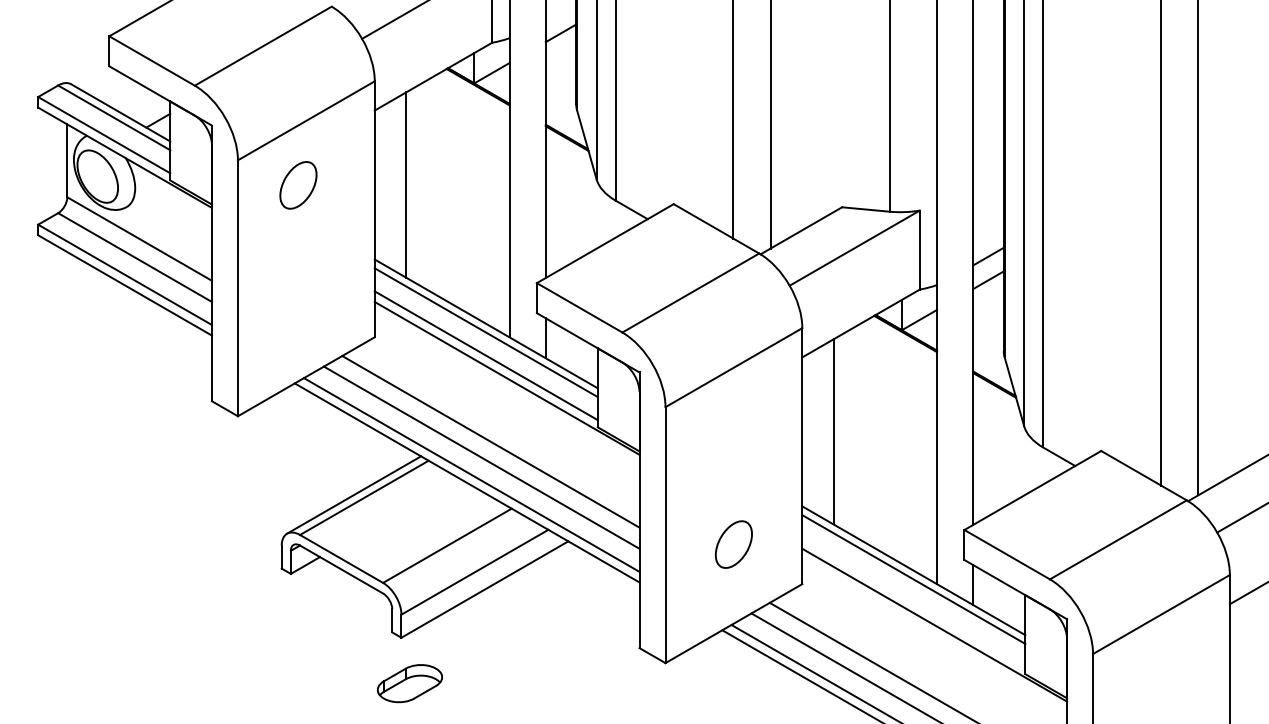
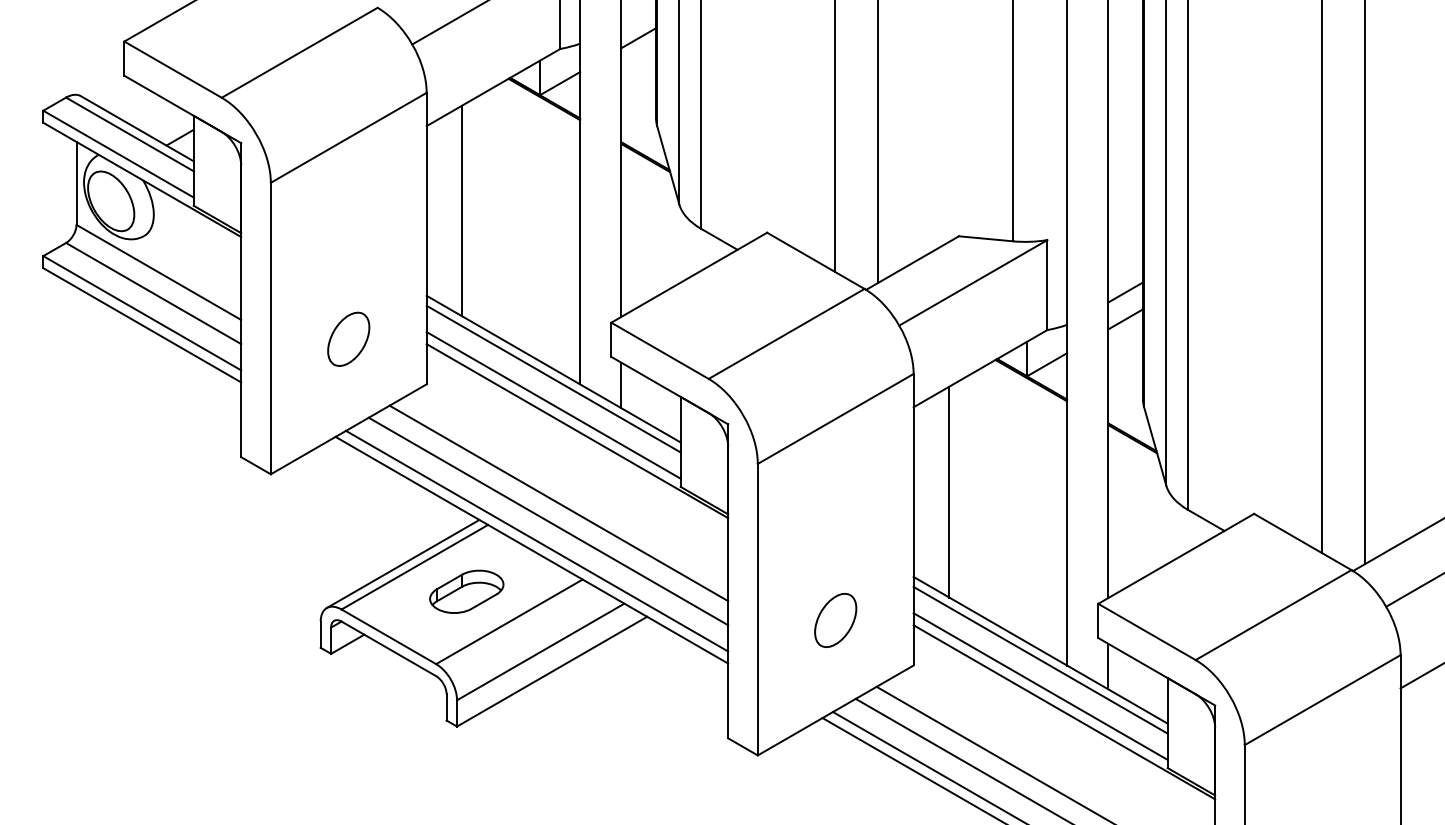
part: (298, 184) -> (348, 338), moved
line: (913, 602) -> (1040, 686), added
part: (409, 683) -> (466, 591), moved

